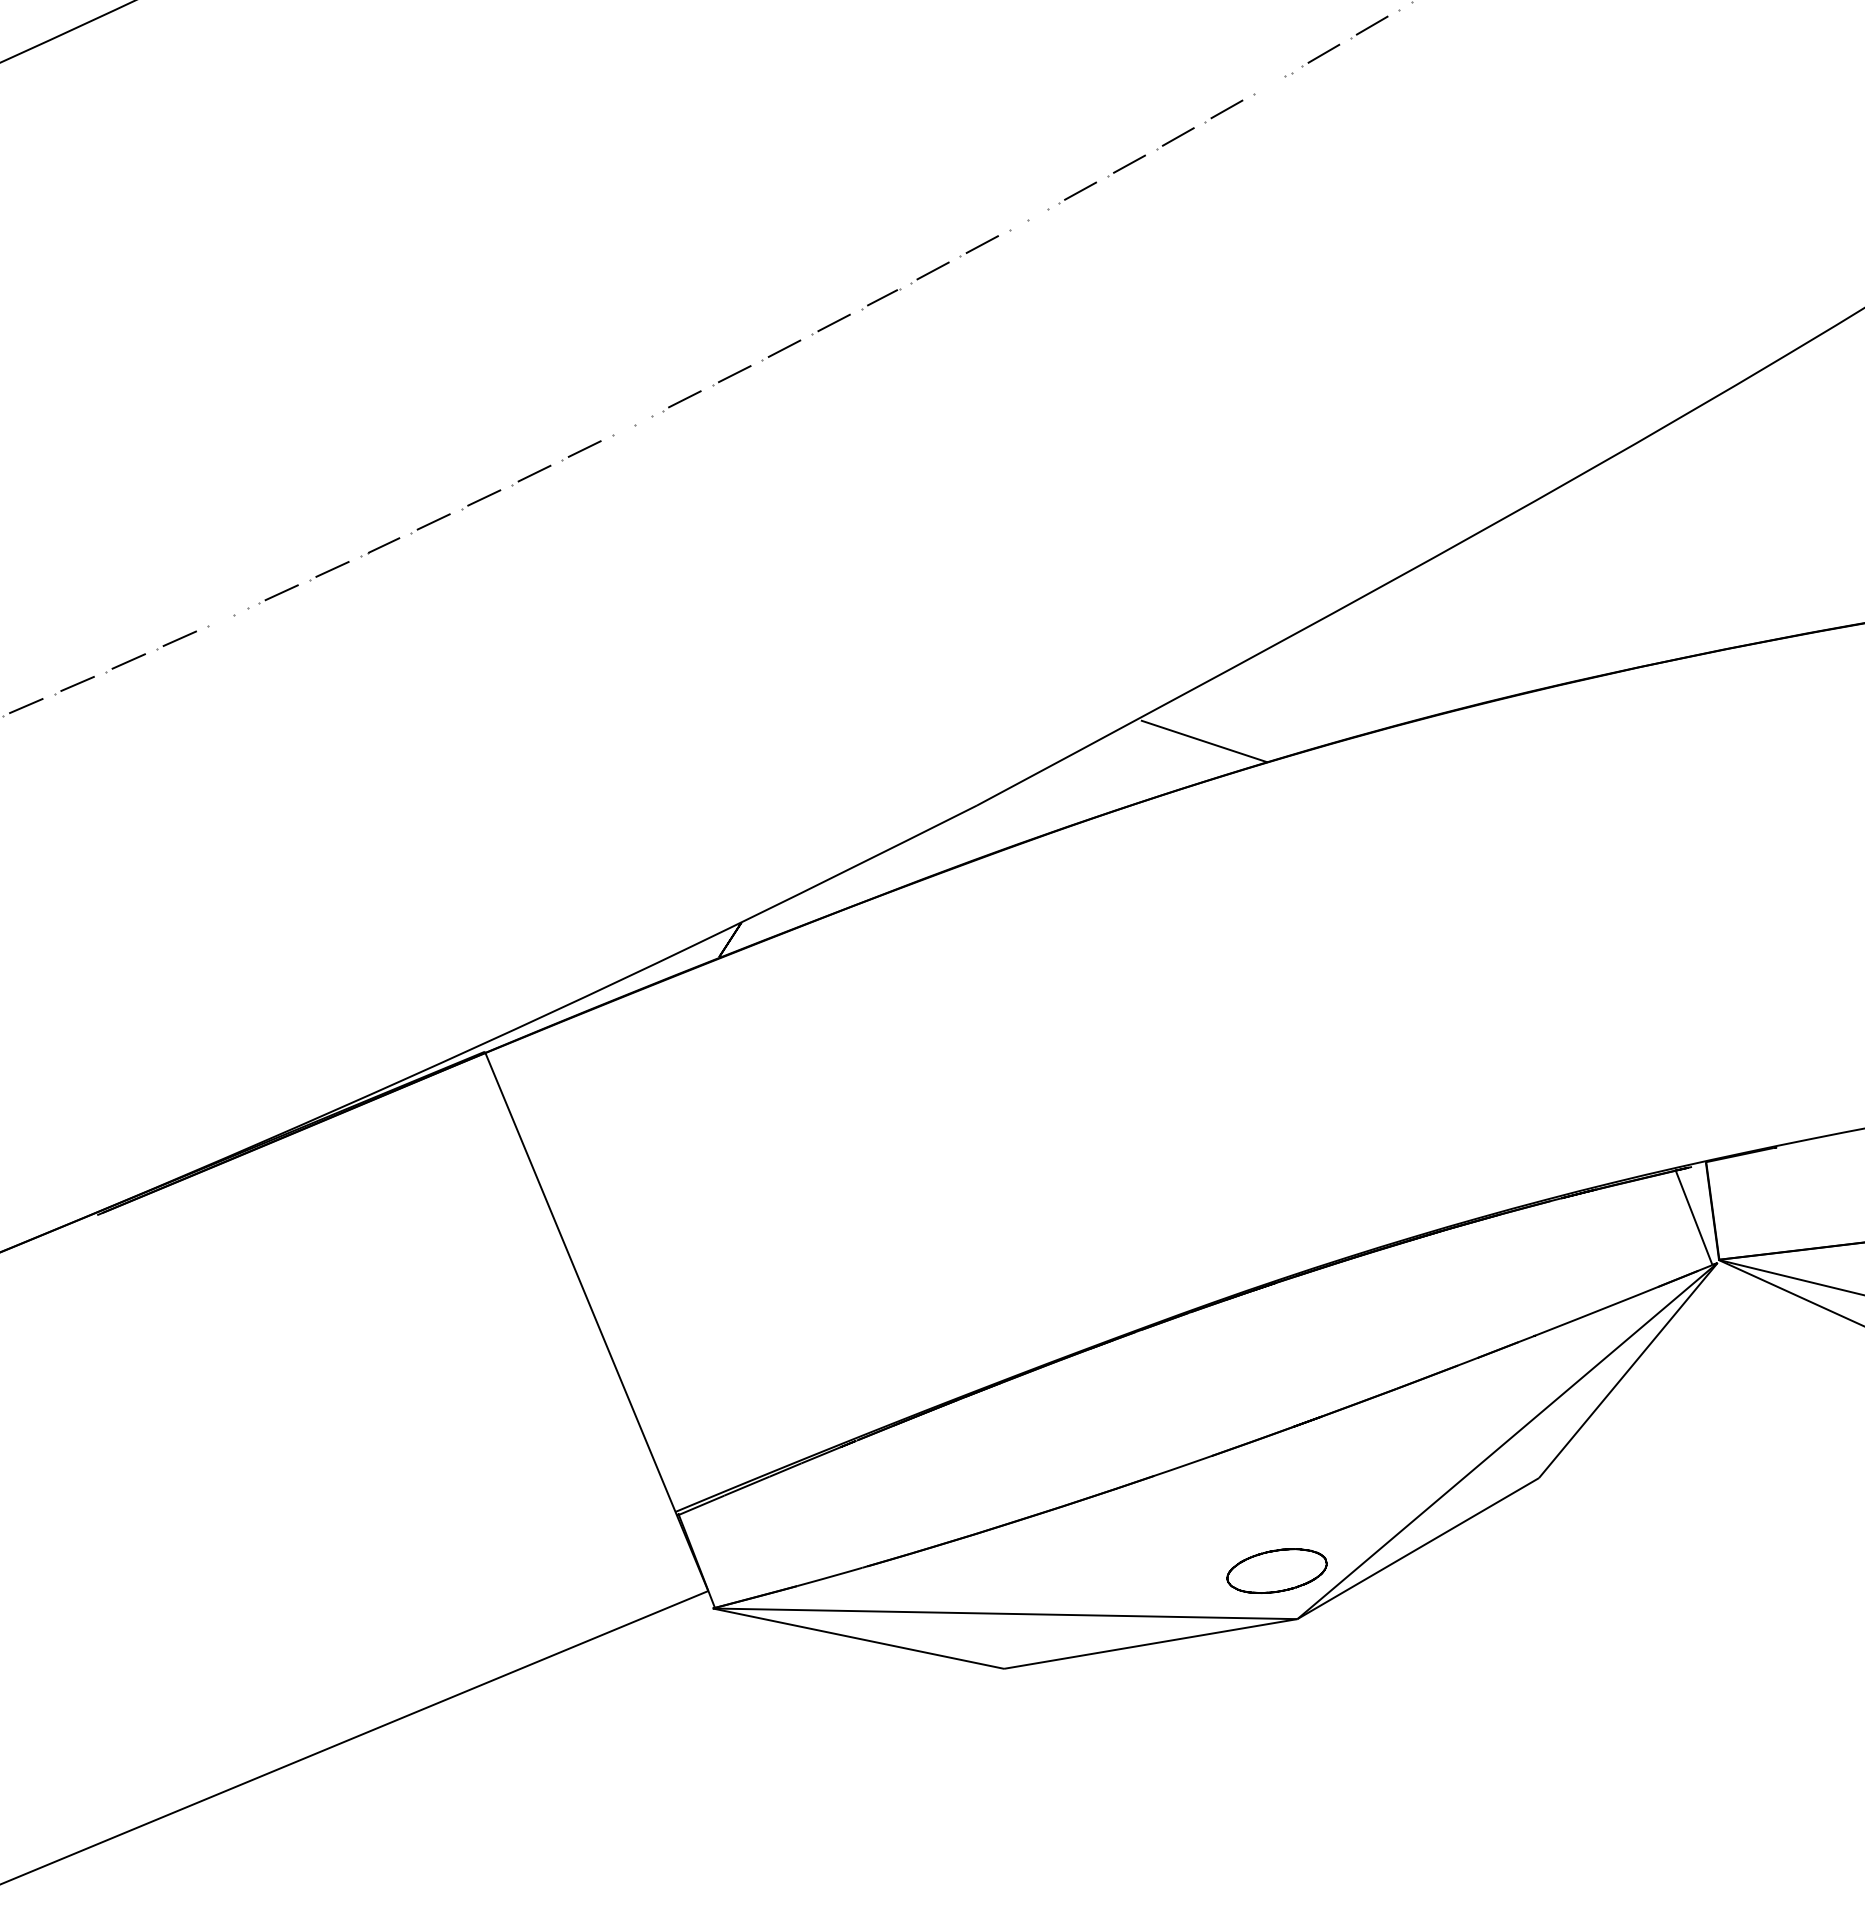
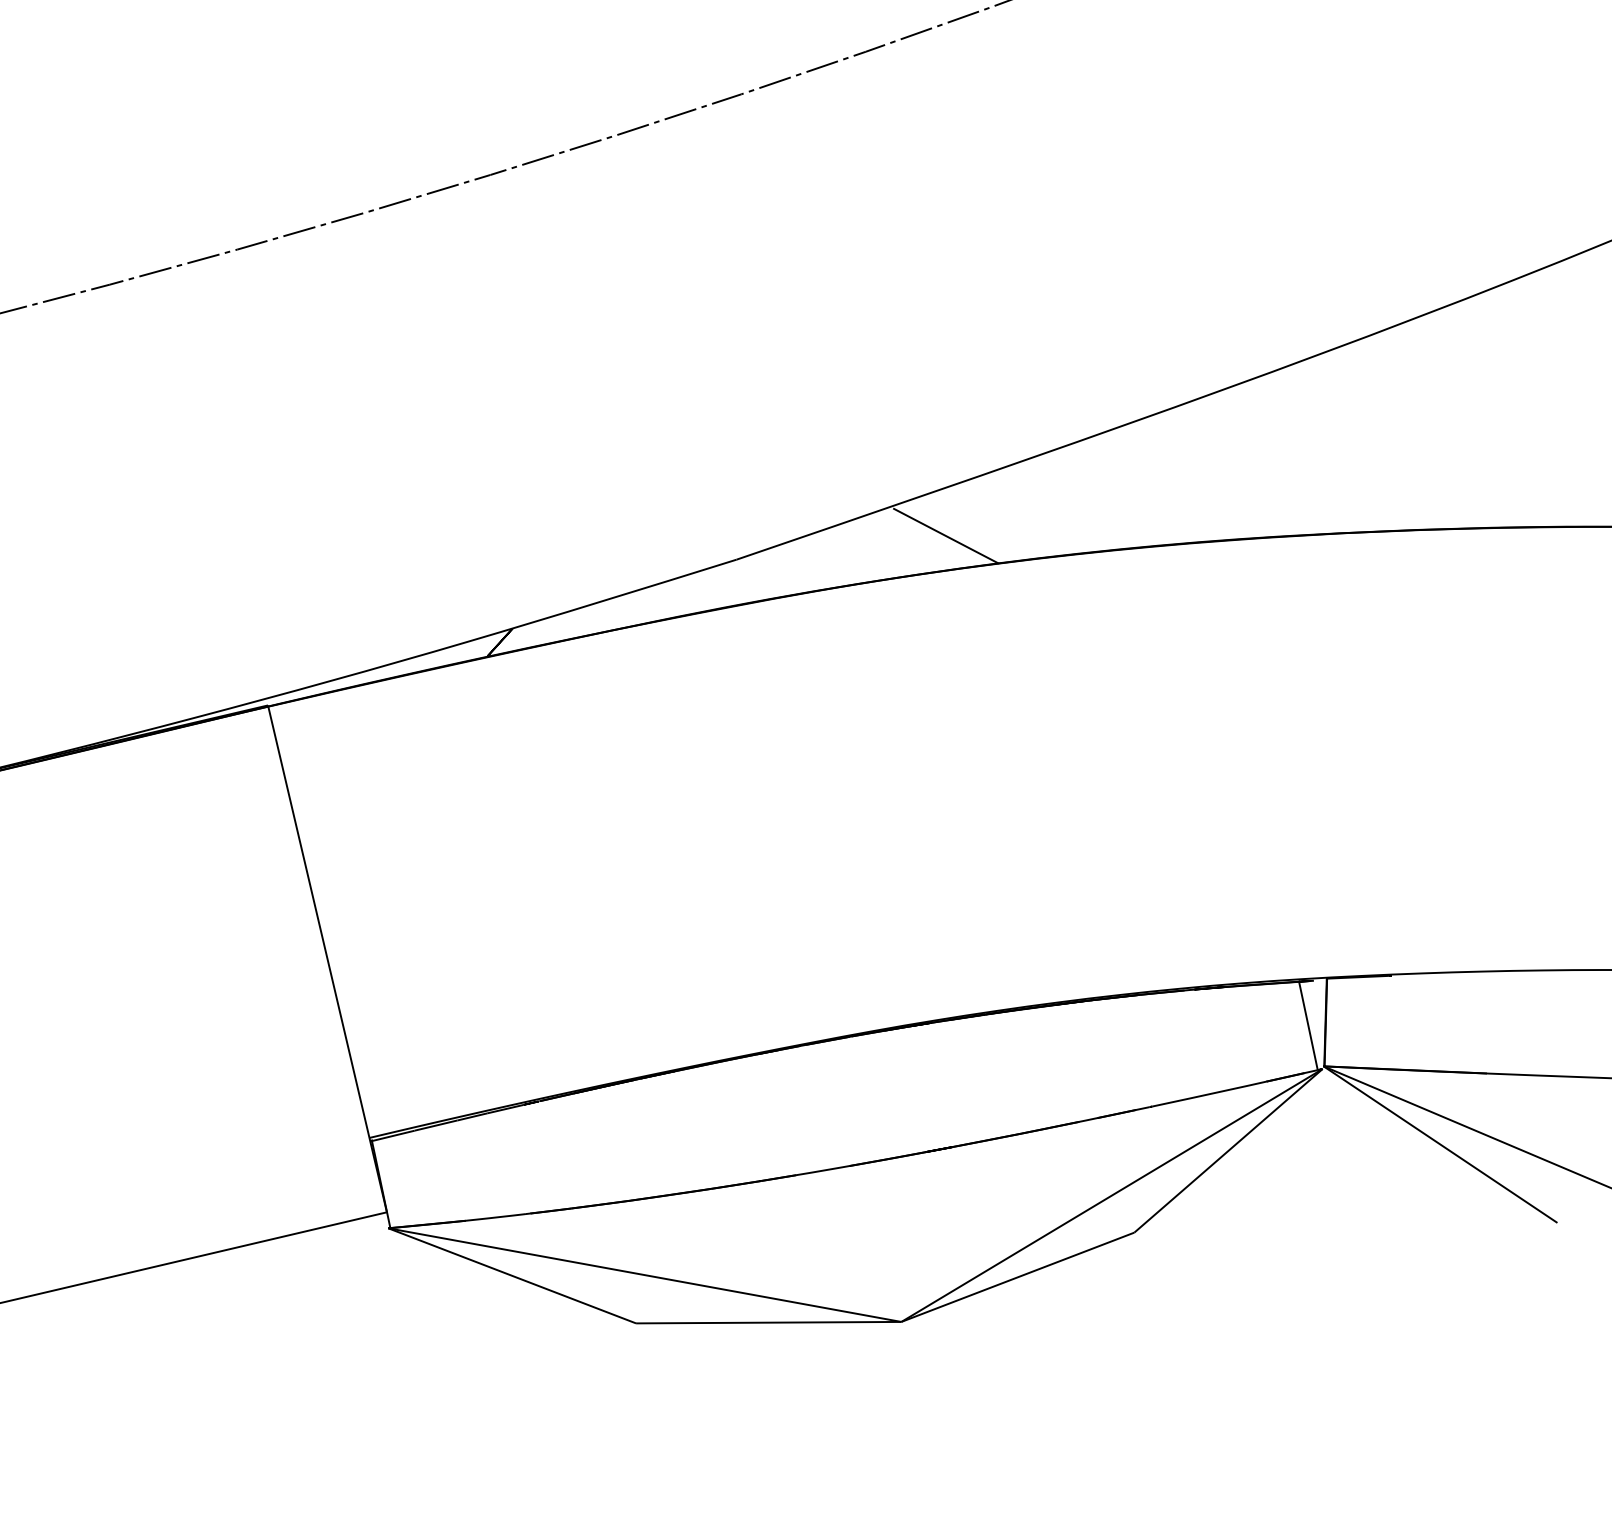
part: (1276, 1570) -> (890, 1276), removed

